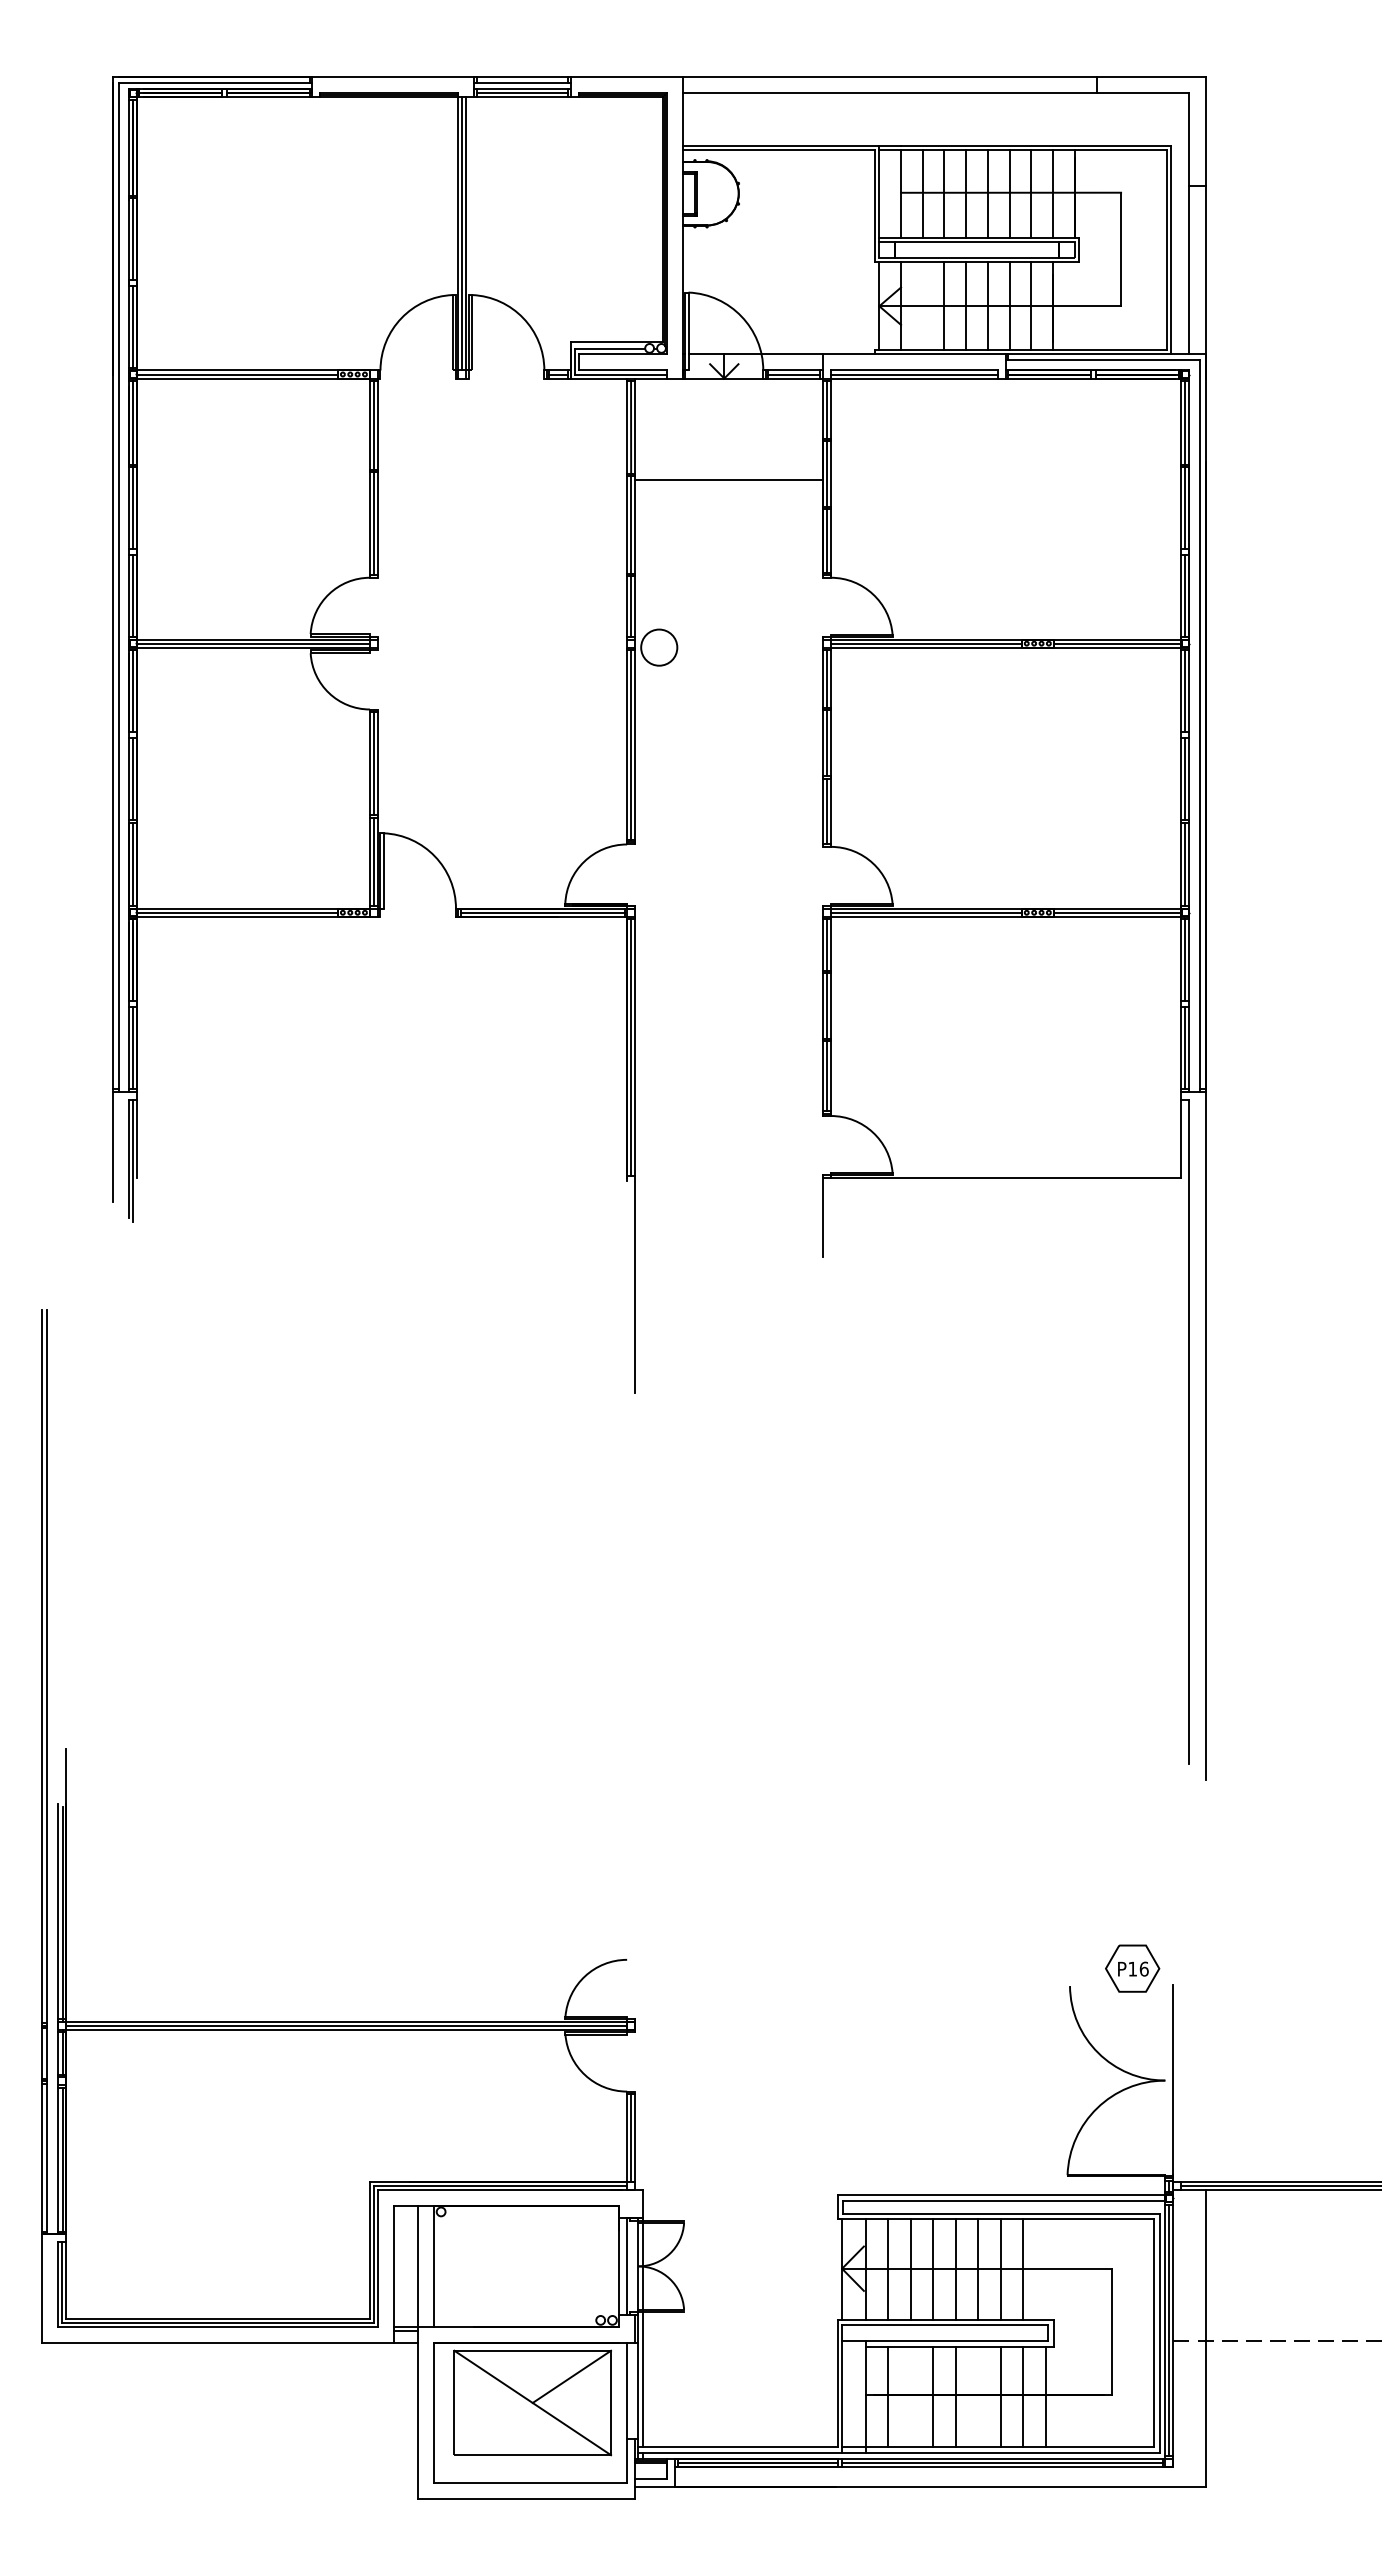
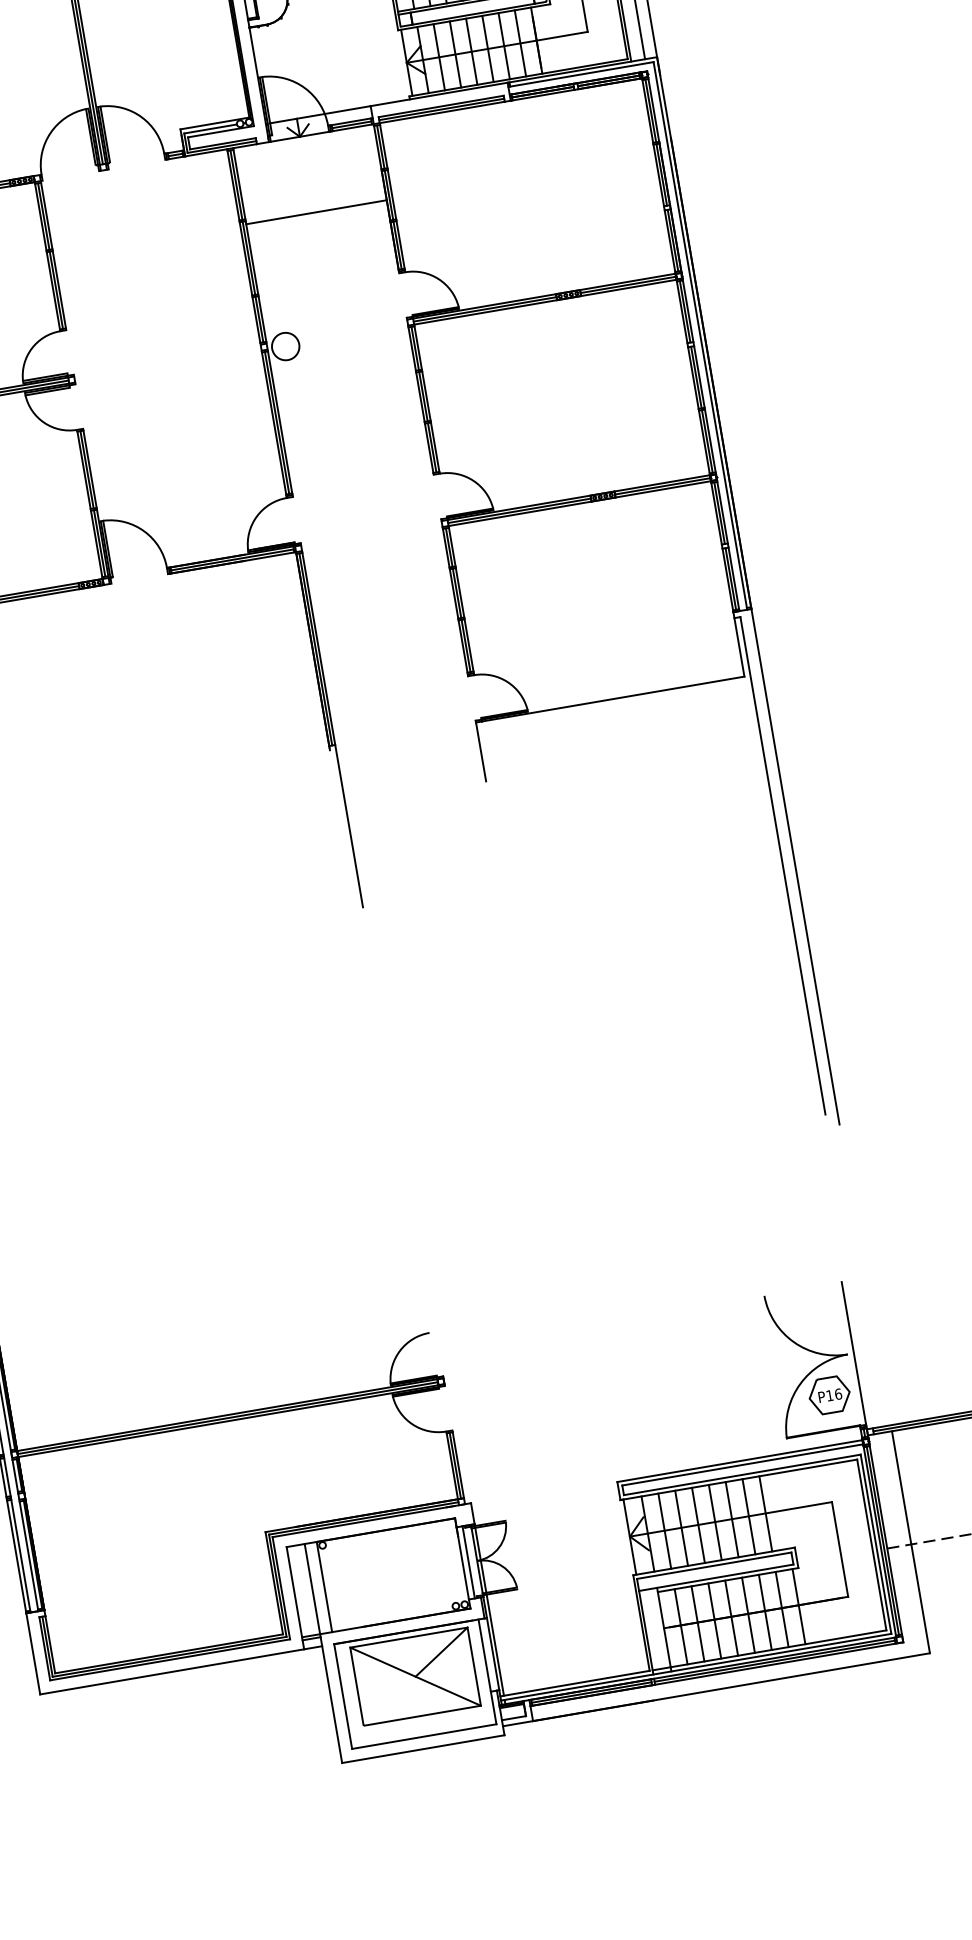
line: (922, 306) -> (439, 57), added
part: (1132, 1968) -> (829, 1395), moved
line: (910, 2396) -> (697, 1623), added
line: (978, 2396) -> (748, 1614), added

